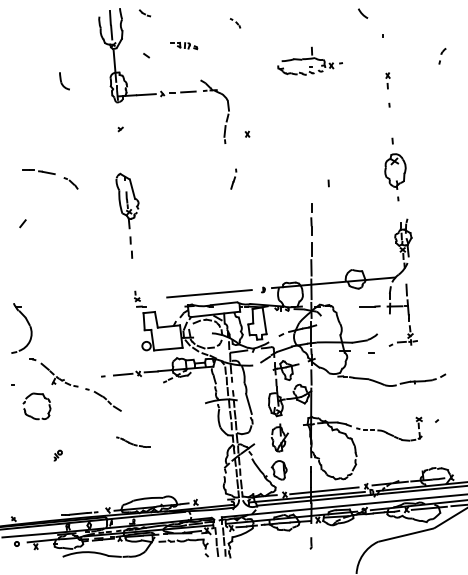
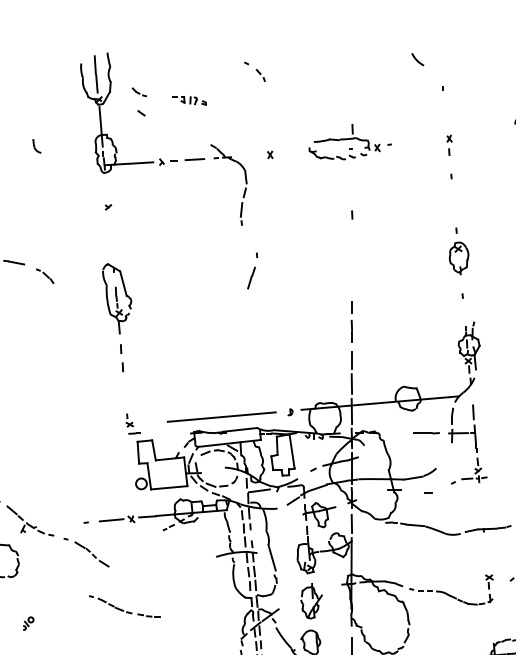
part: (144, 13) -> (138, 92), moved
part: (235, 23) -> (254, 72), size x1.67
part: (309, 60) -> (349, 141), moved
part: (64, 81) -> (36, 146), size x0.62
part: (247, 133) -> (270, 153), moved
part: (395, 163) -> (459, 250), size x0.71
part: (233, 178) -> (252, 270), size x1.43
line: (328, 183) -> (351, 215), moved
part: (133, 442) -> (124, 606), size x1.67

